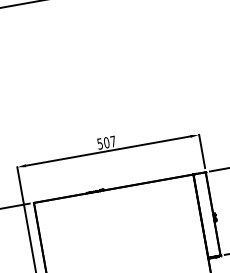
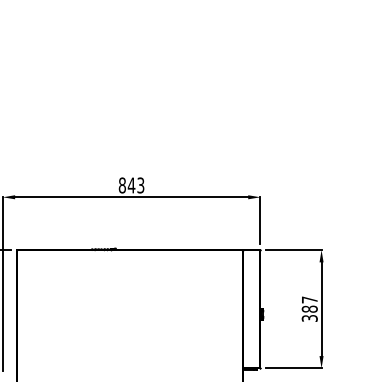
text: (106, 142) -> (131, 185), 507 -> 843

